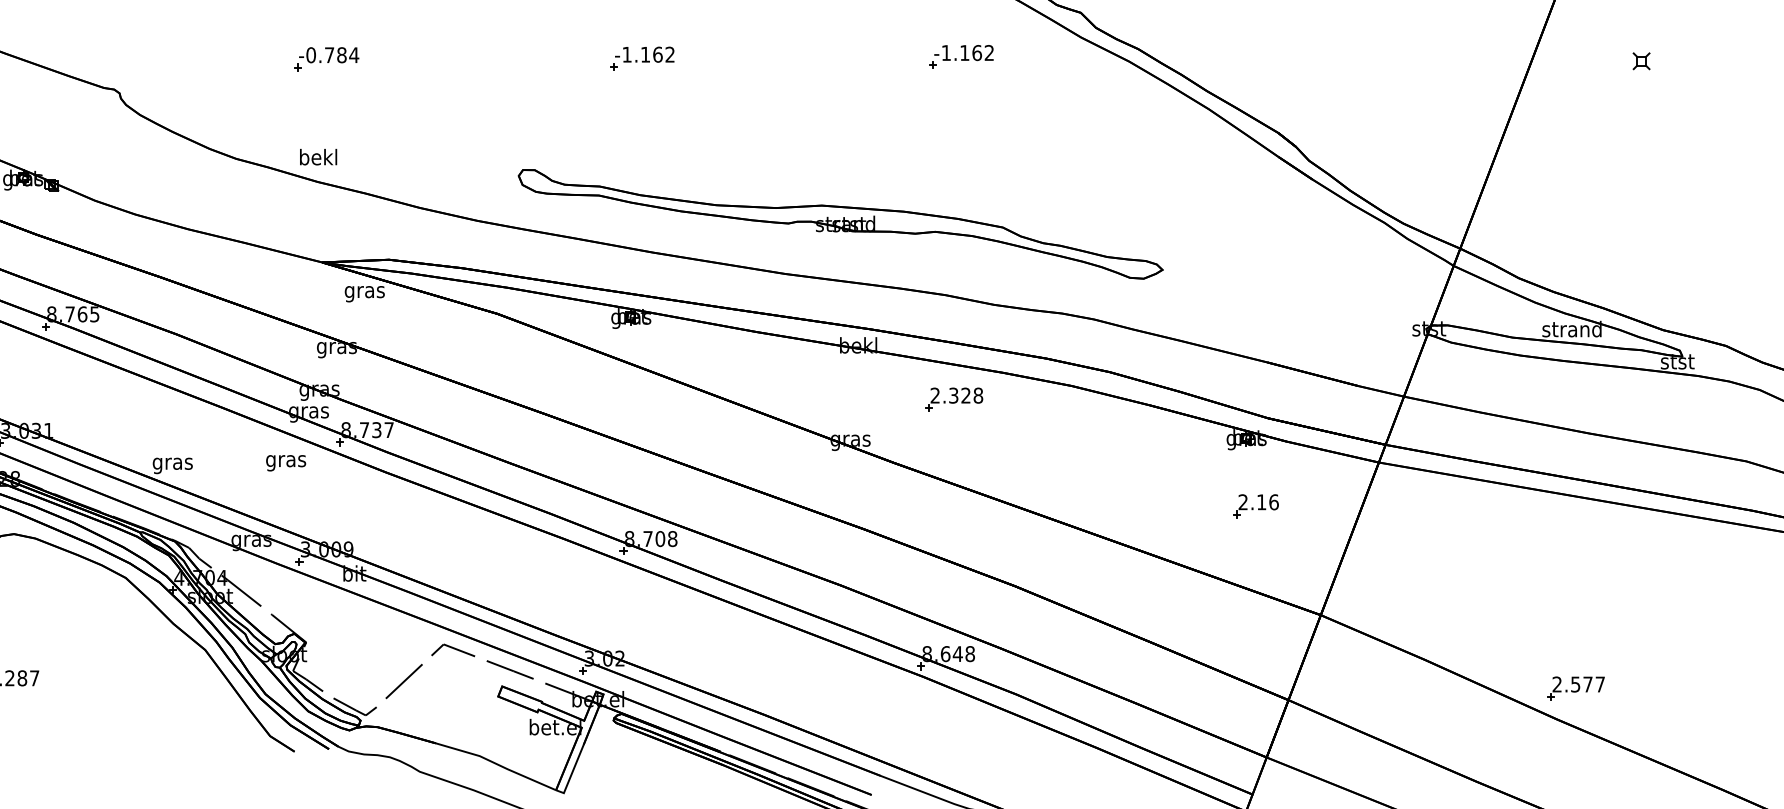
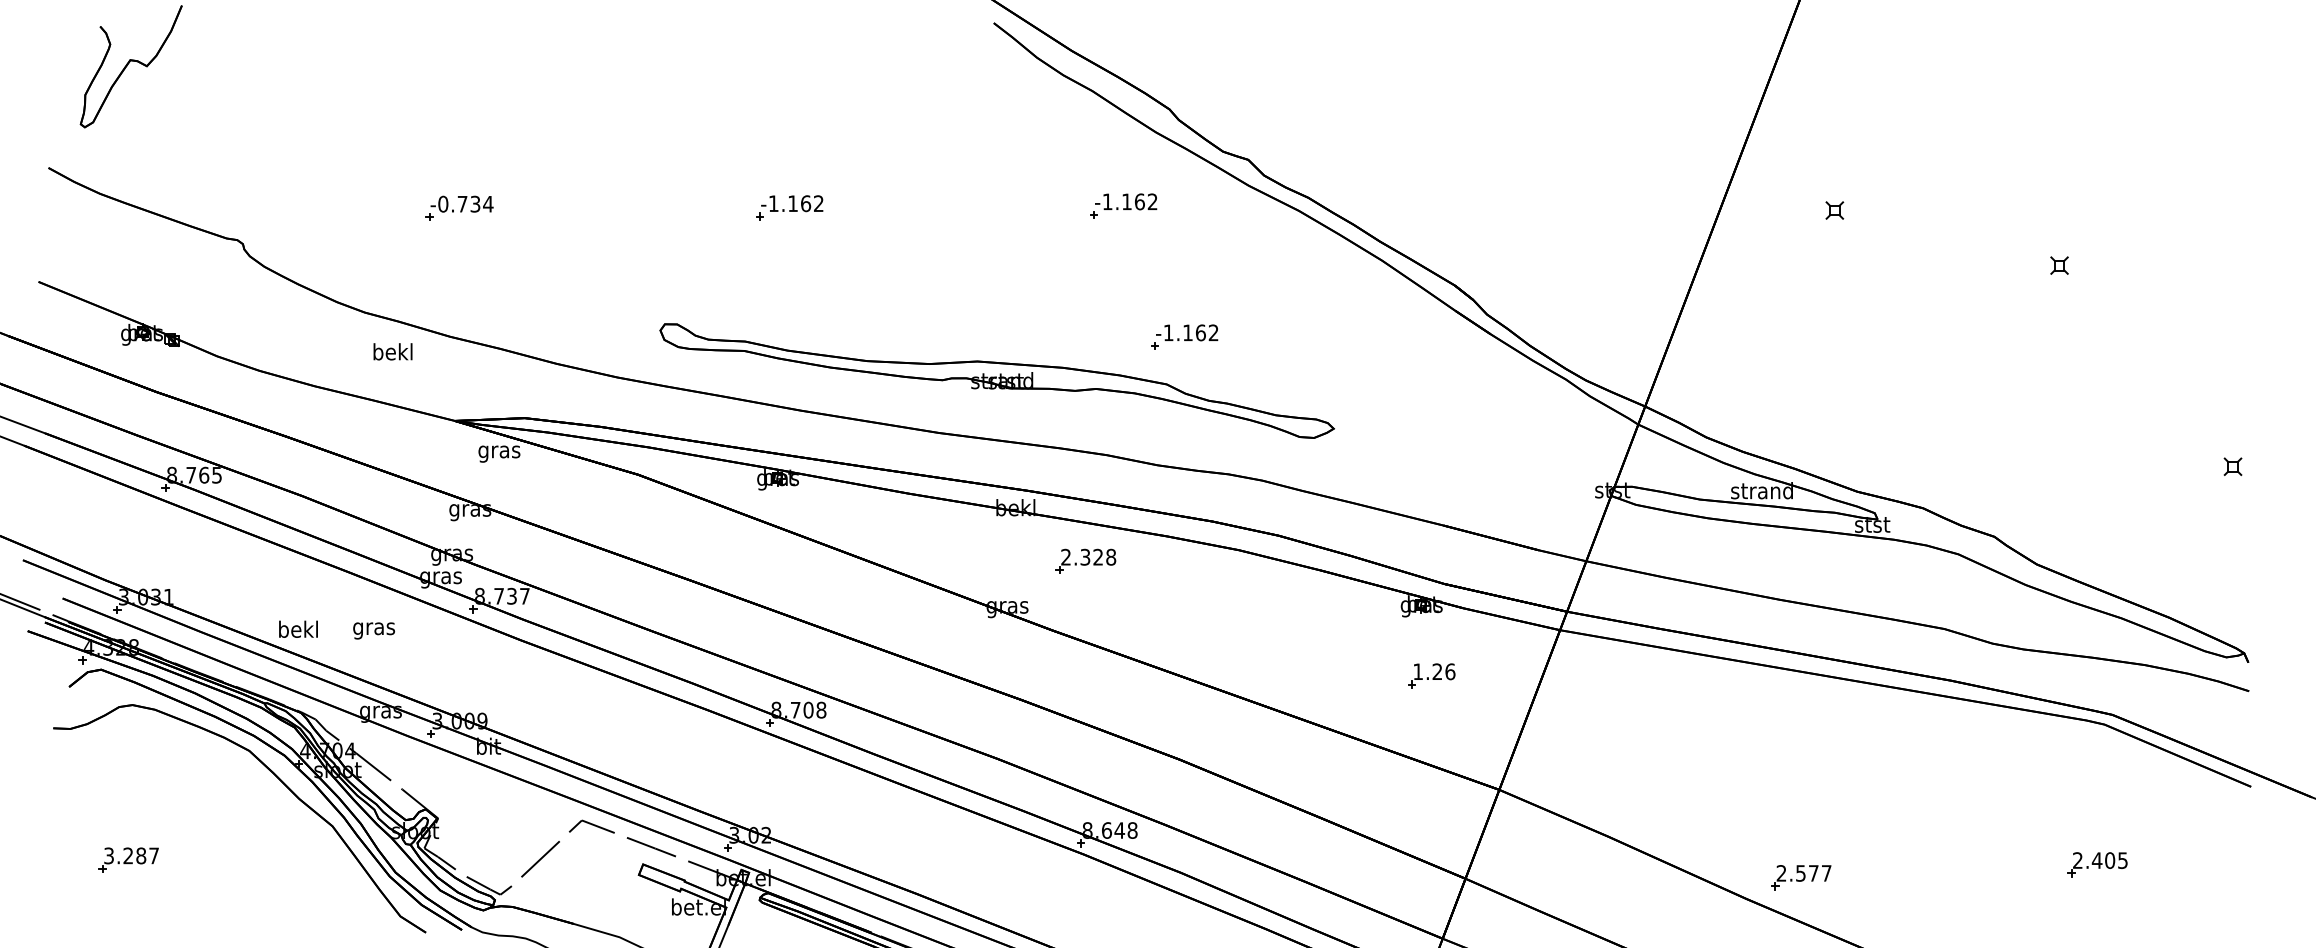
text: (341, 54) -> (475, 203), -0.784 -> -0.734
text: (318, 156) -> (392, 351), moved
part: (1019, 181) -> (1184, 336), added
part: (953, 398) -> (1085, 560), moved
text: (285, 462) -> (373, 630), moved
text: (172, 463) -> (298, 631), gras -> bekl
text: (1252, 502) -> (1427, 671), 2.16 -> 1.26
part: (1576, 688) -> (1801, 877), moved

